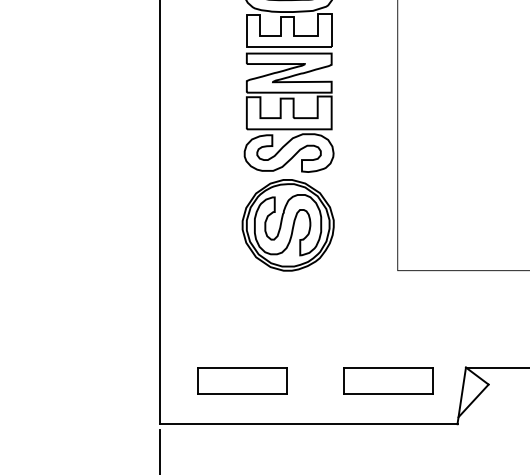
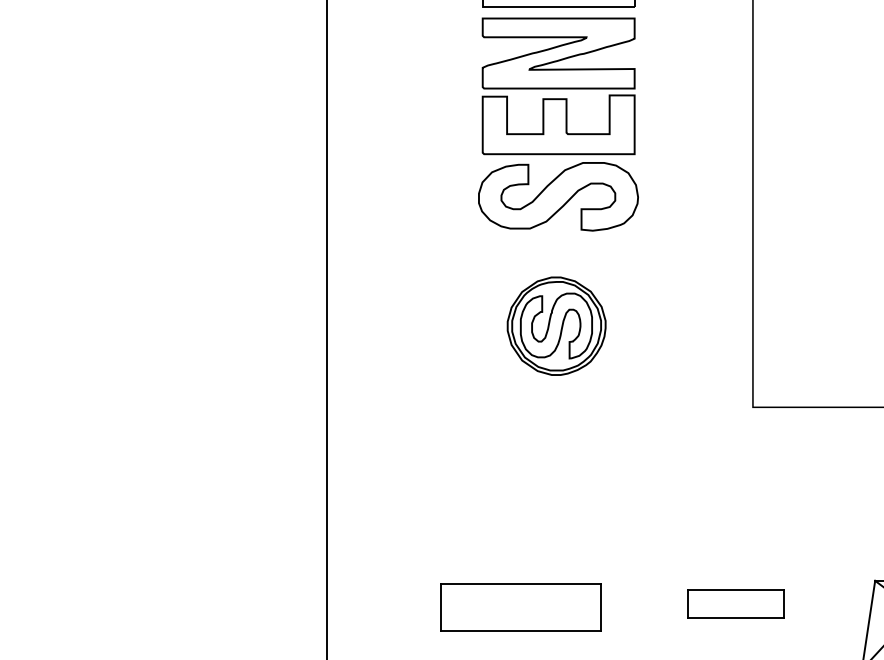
part: (287, 225) -> (555, 326), size x0.6
part: (242, 380) -> (521, 607), moved
part: (388, 380) -> (736, 603), size x0.6

